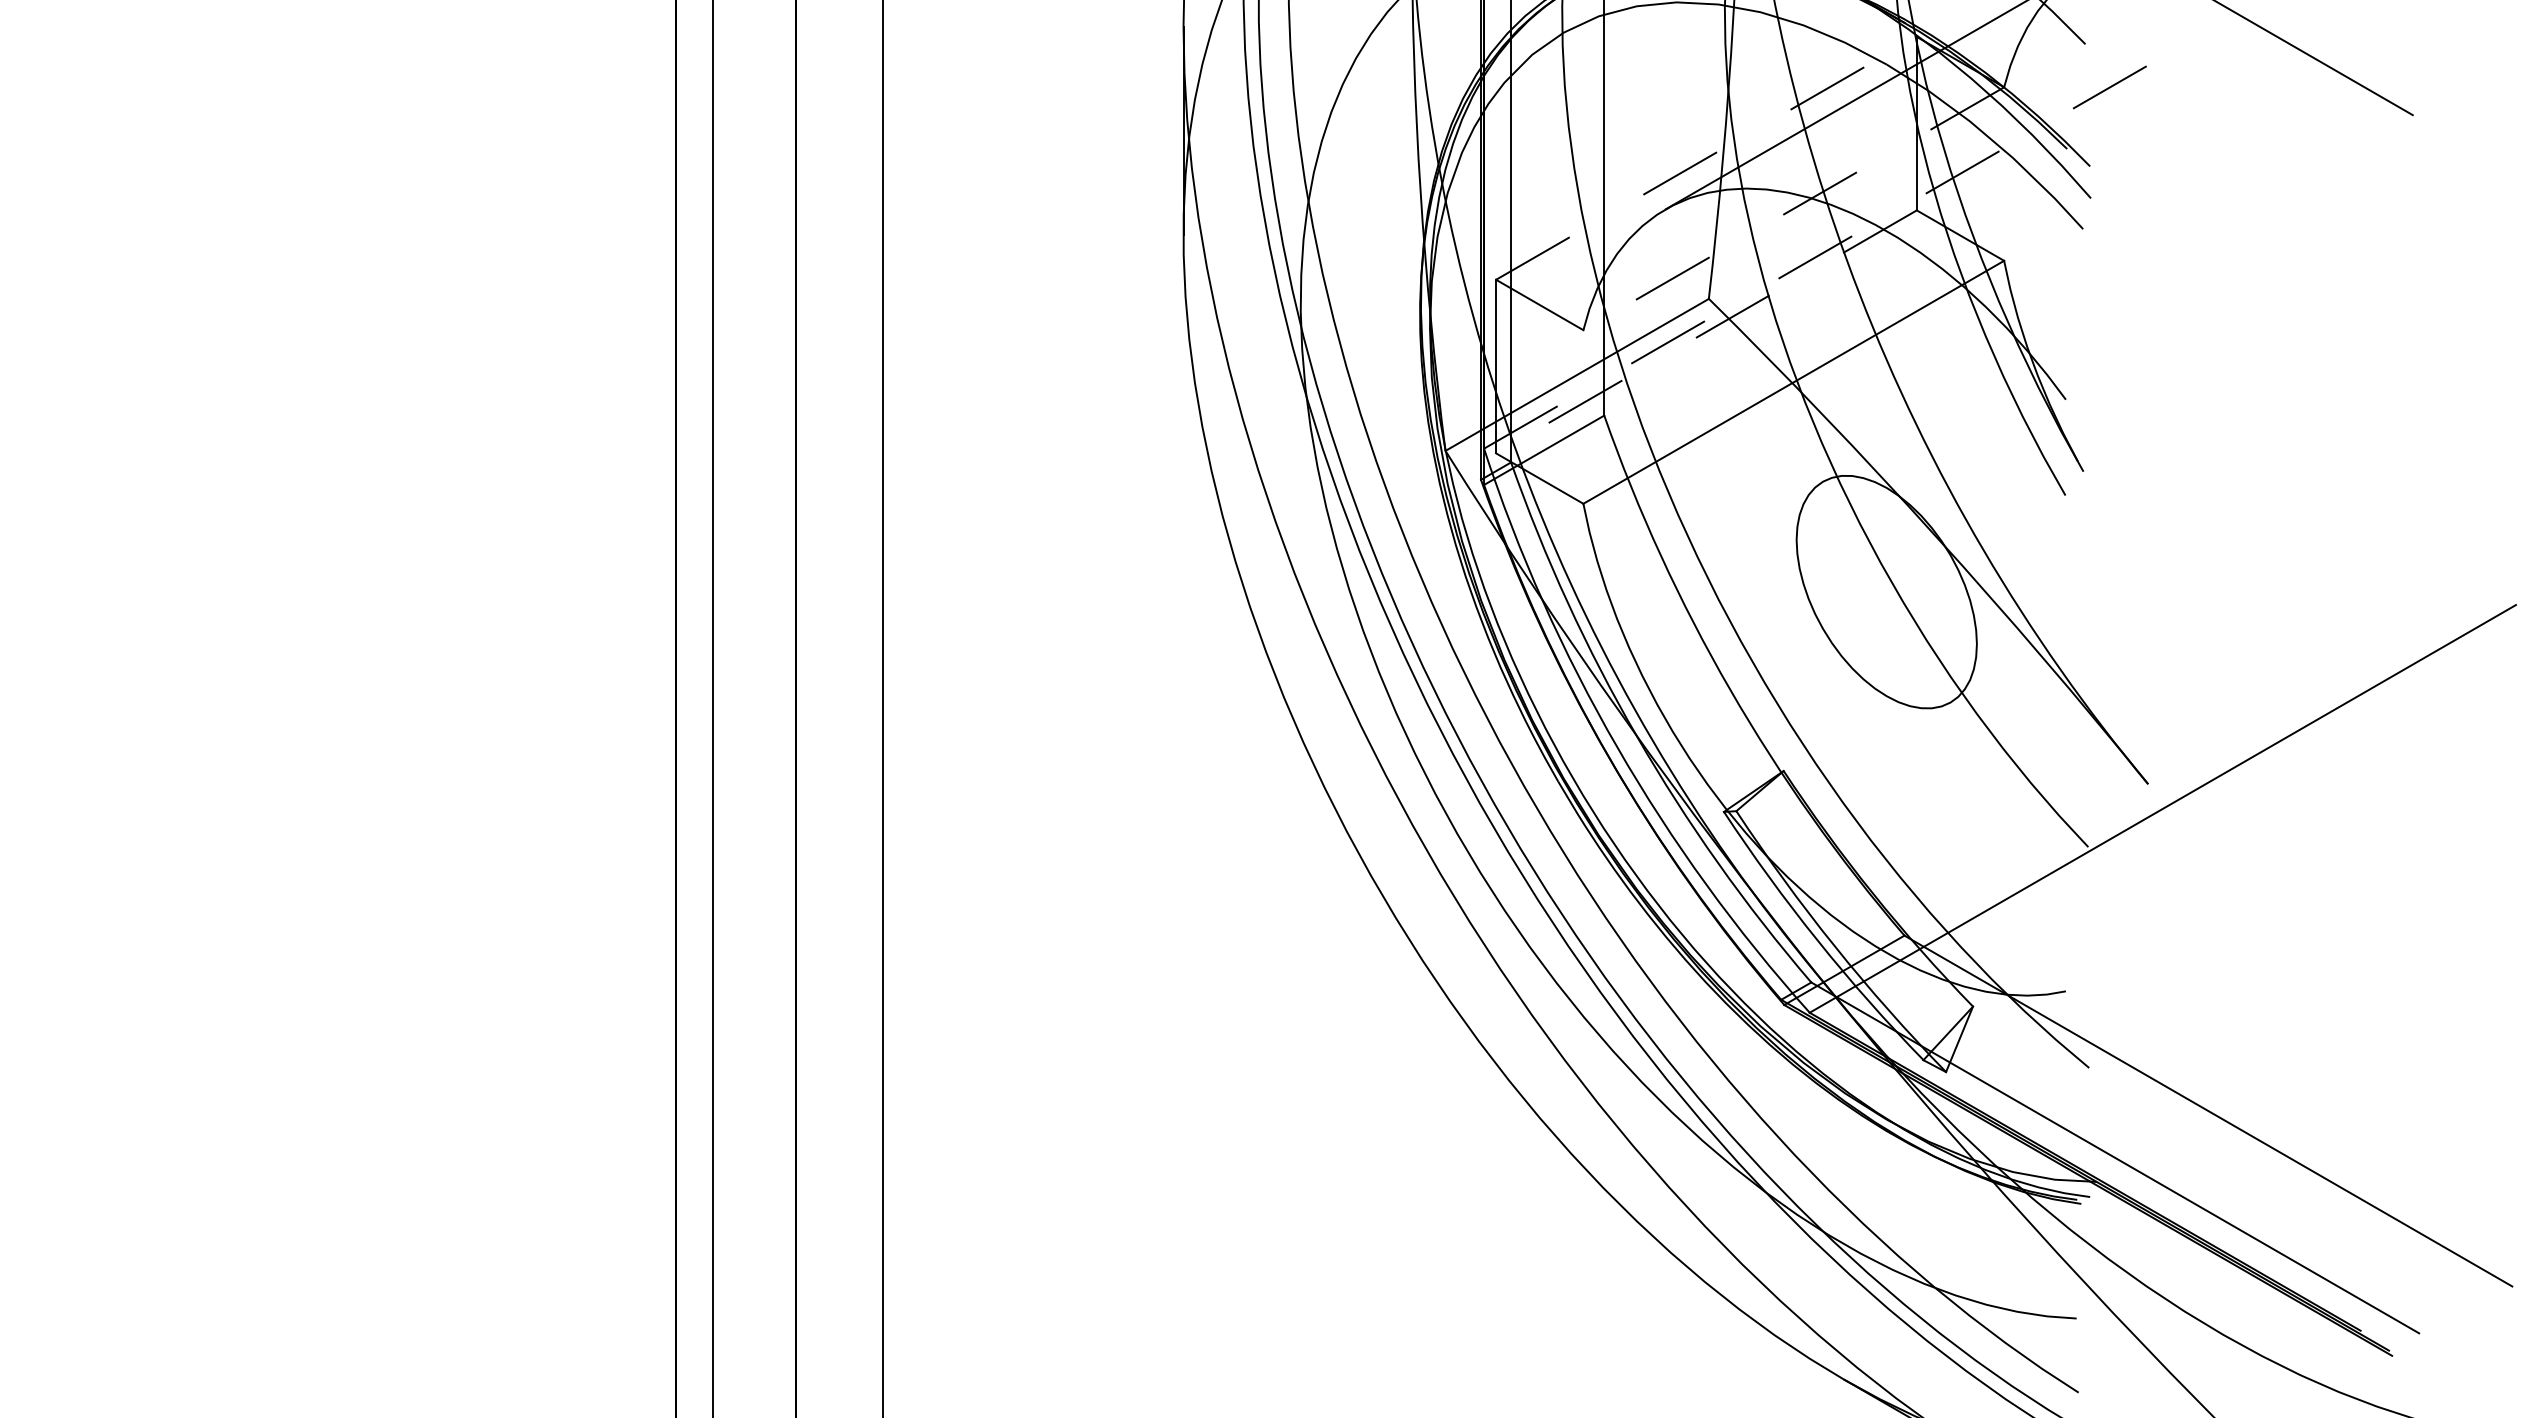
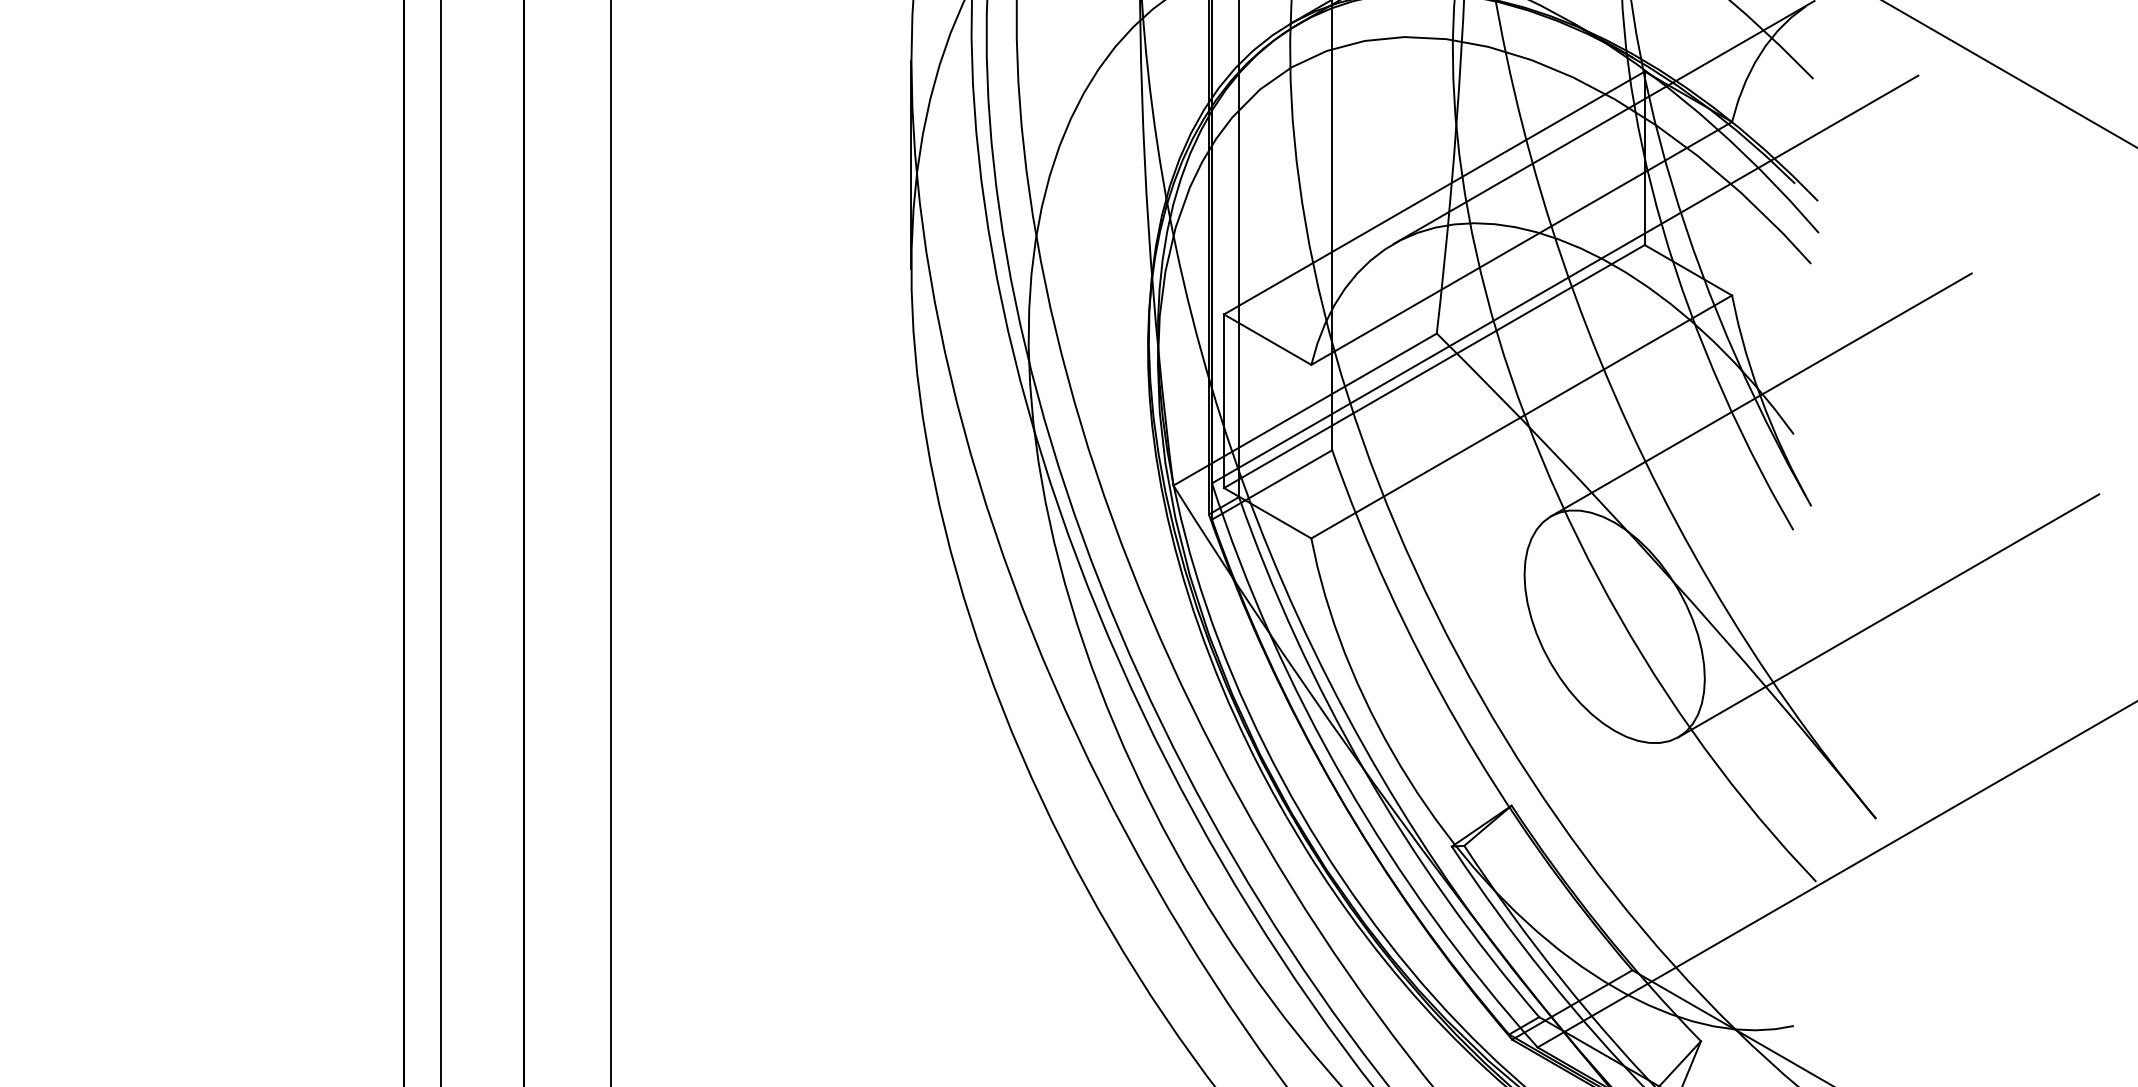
line: (1706, 158) -> (1434, 193), dashed -> solid
line: (1793, 208) -> (1521, 243), dashed -> solid
line: (1837, 244) -> (1565, 279), dashed -> solid
line: (1706, 331) -> (1434, 366), dashed -> solid
line: (2033, 359) -> (1761, 394), added
line: (2160, 580) -> (1888, 615), added

